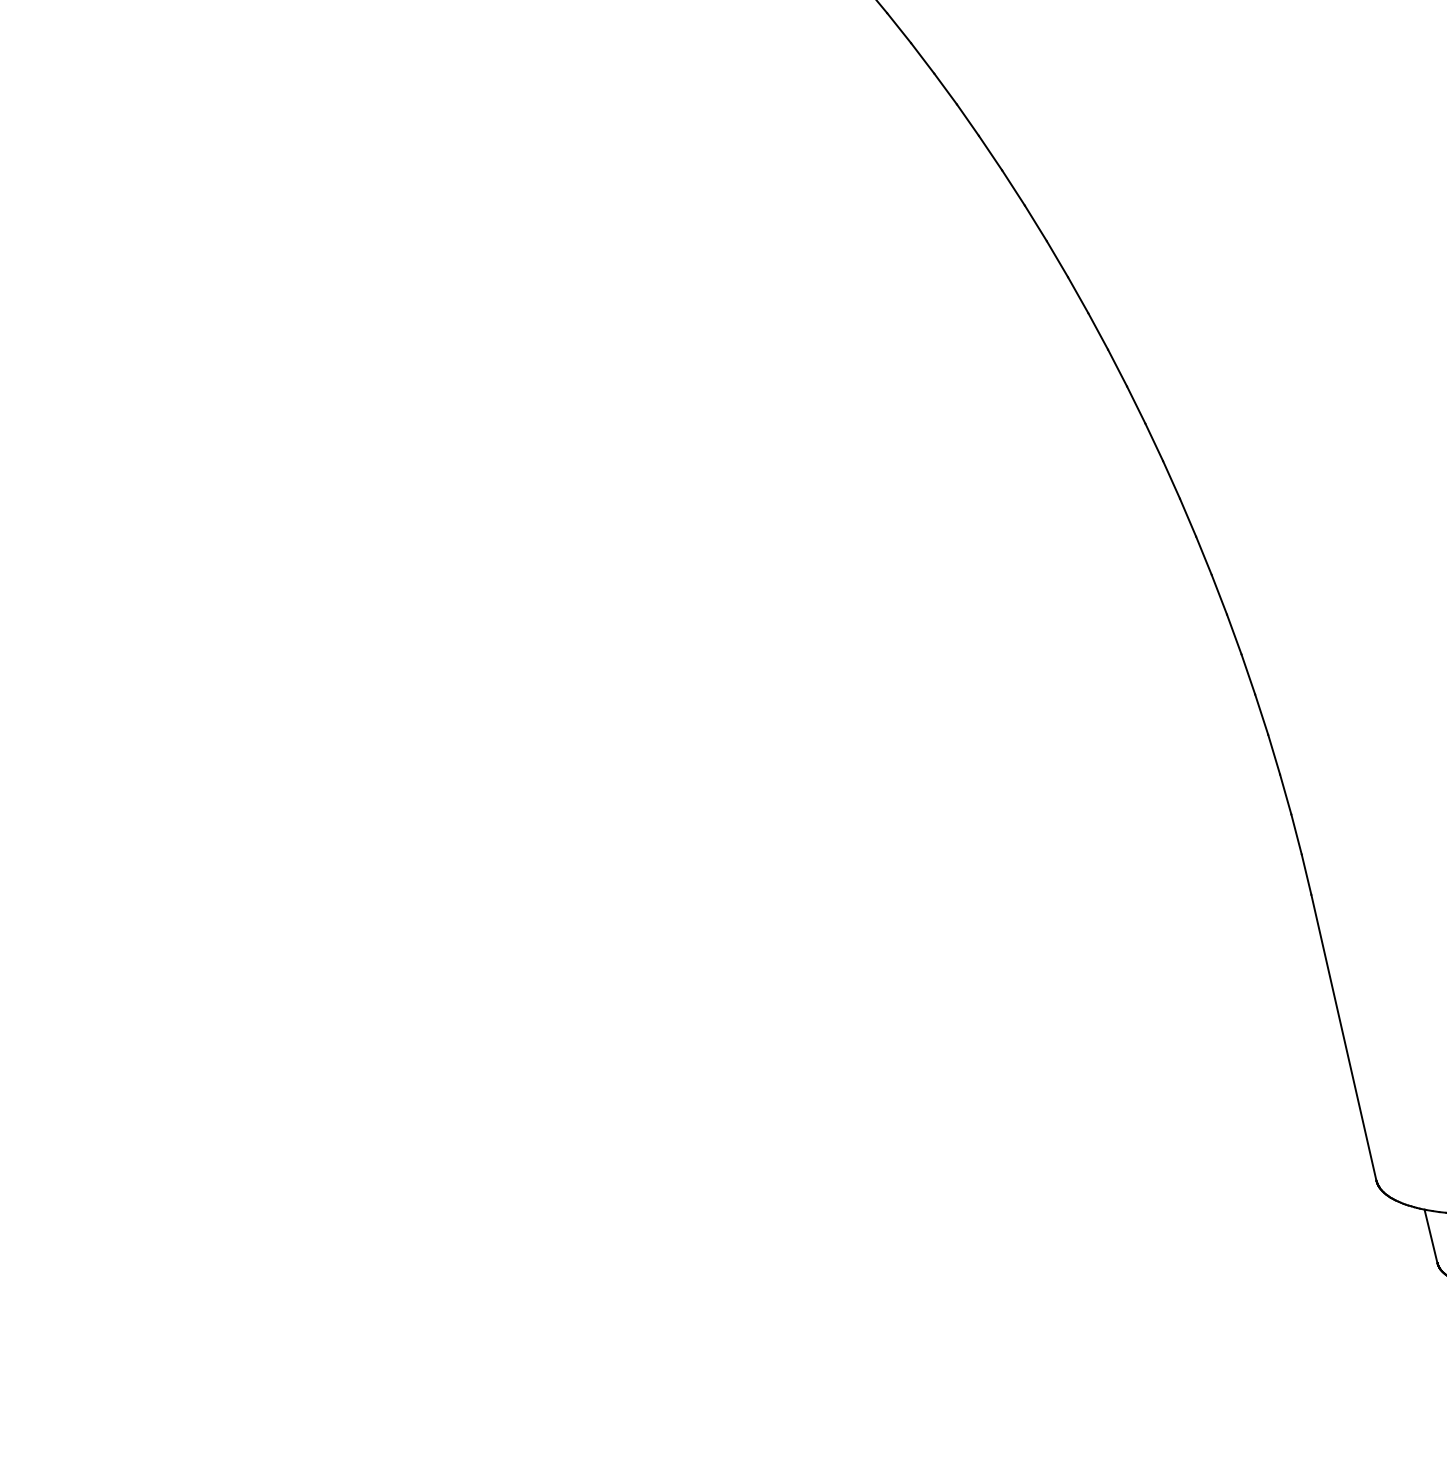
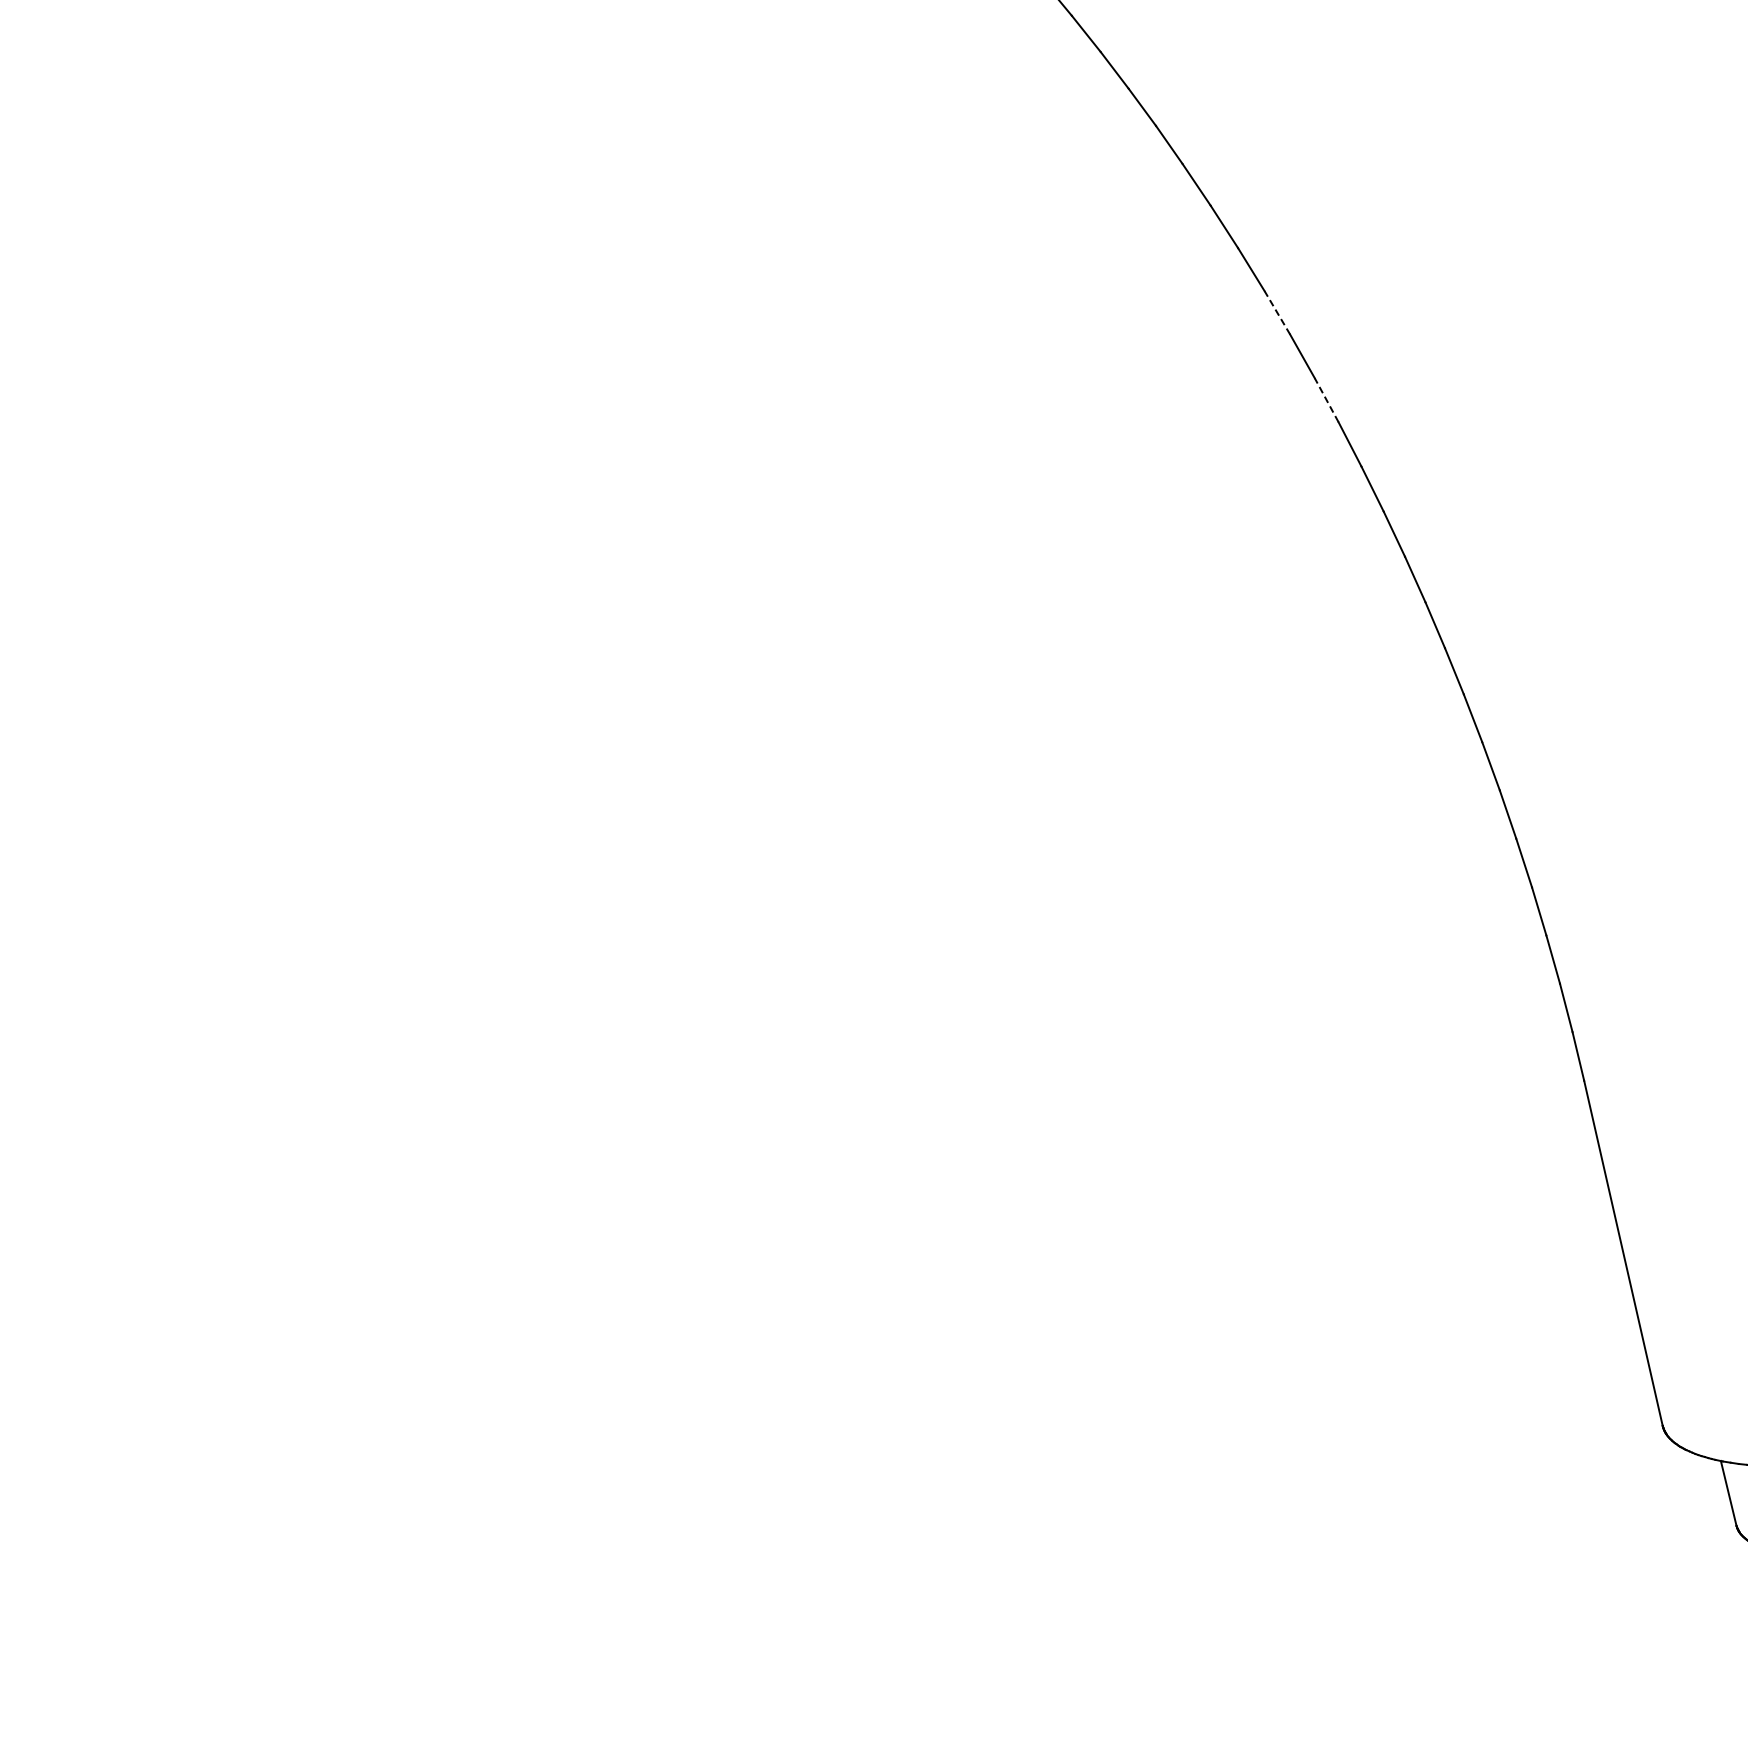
line: (1057, 258) -> (1277, 312), solid -> dashed
line: (1098, 330) -> (1326, 399), solid -> dashed

